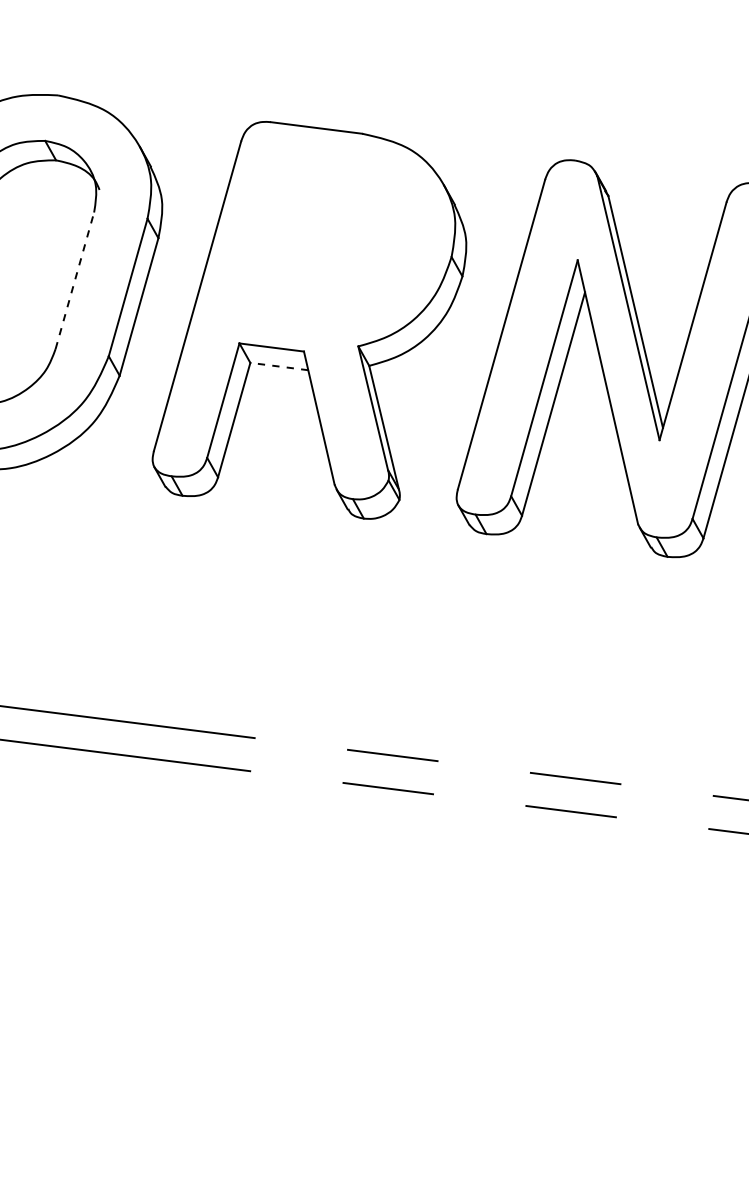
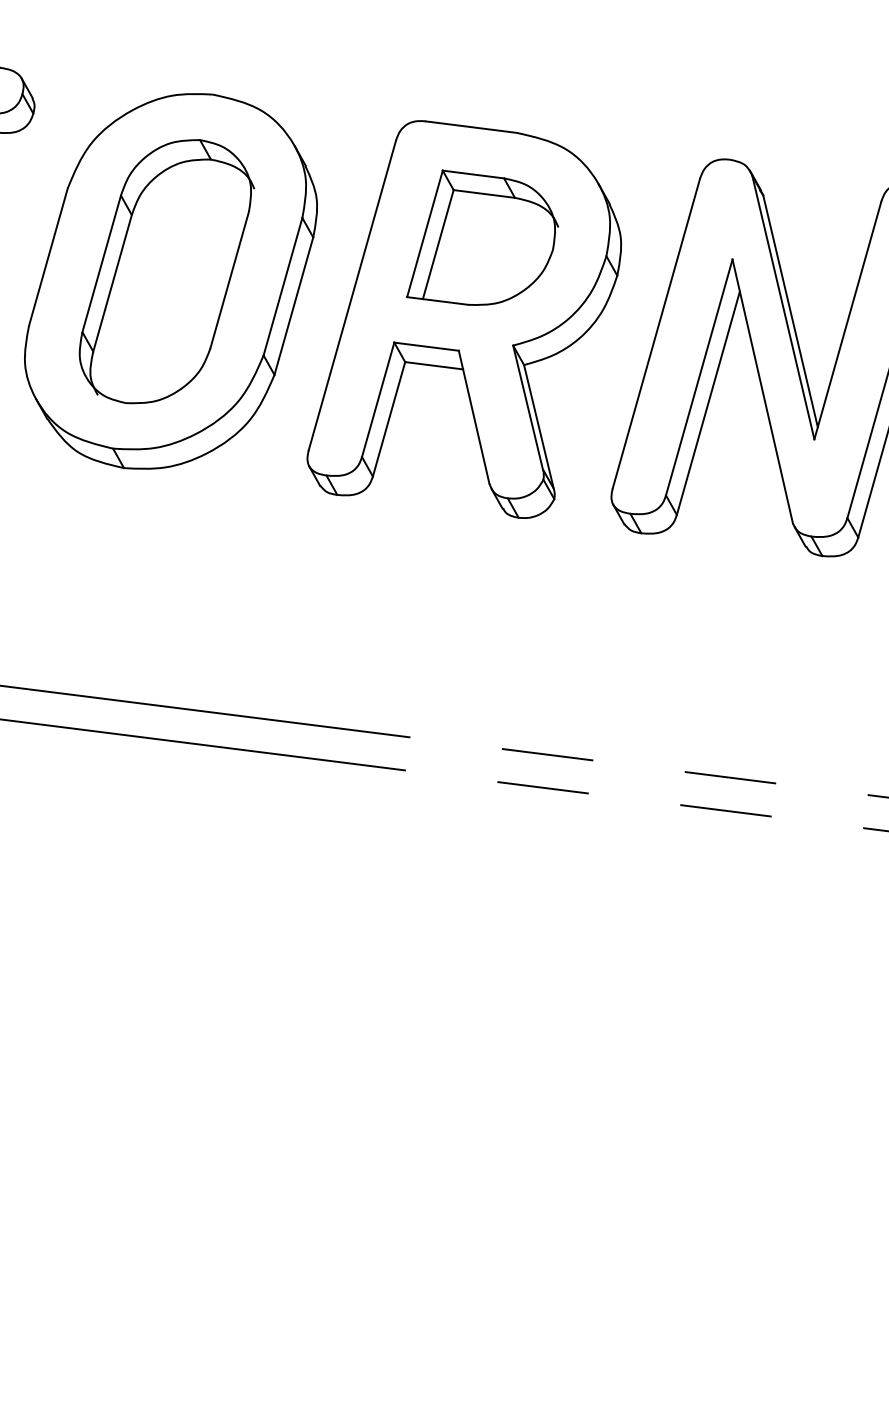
part: (327, 238) -> (482, 237), added
line: (74, 281) -> (229, 280), dashed -> solid
line: (278, 366) -> (433, 365), dashed -> solid

